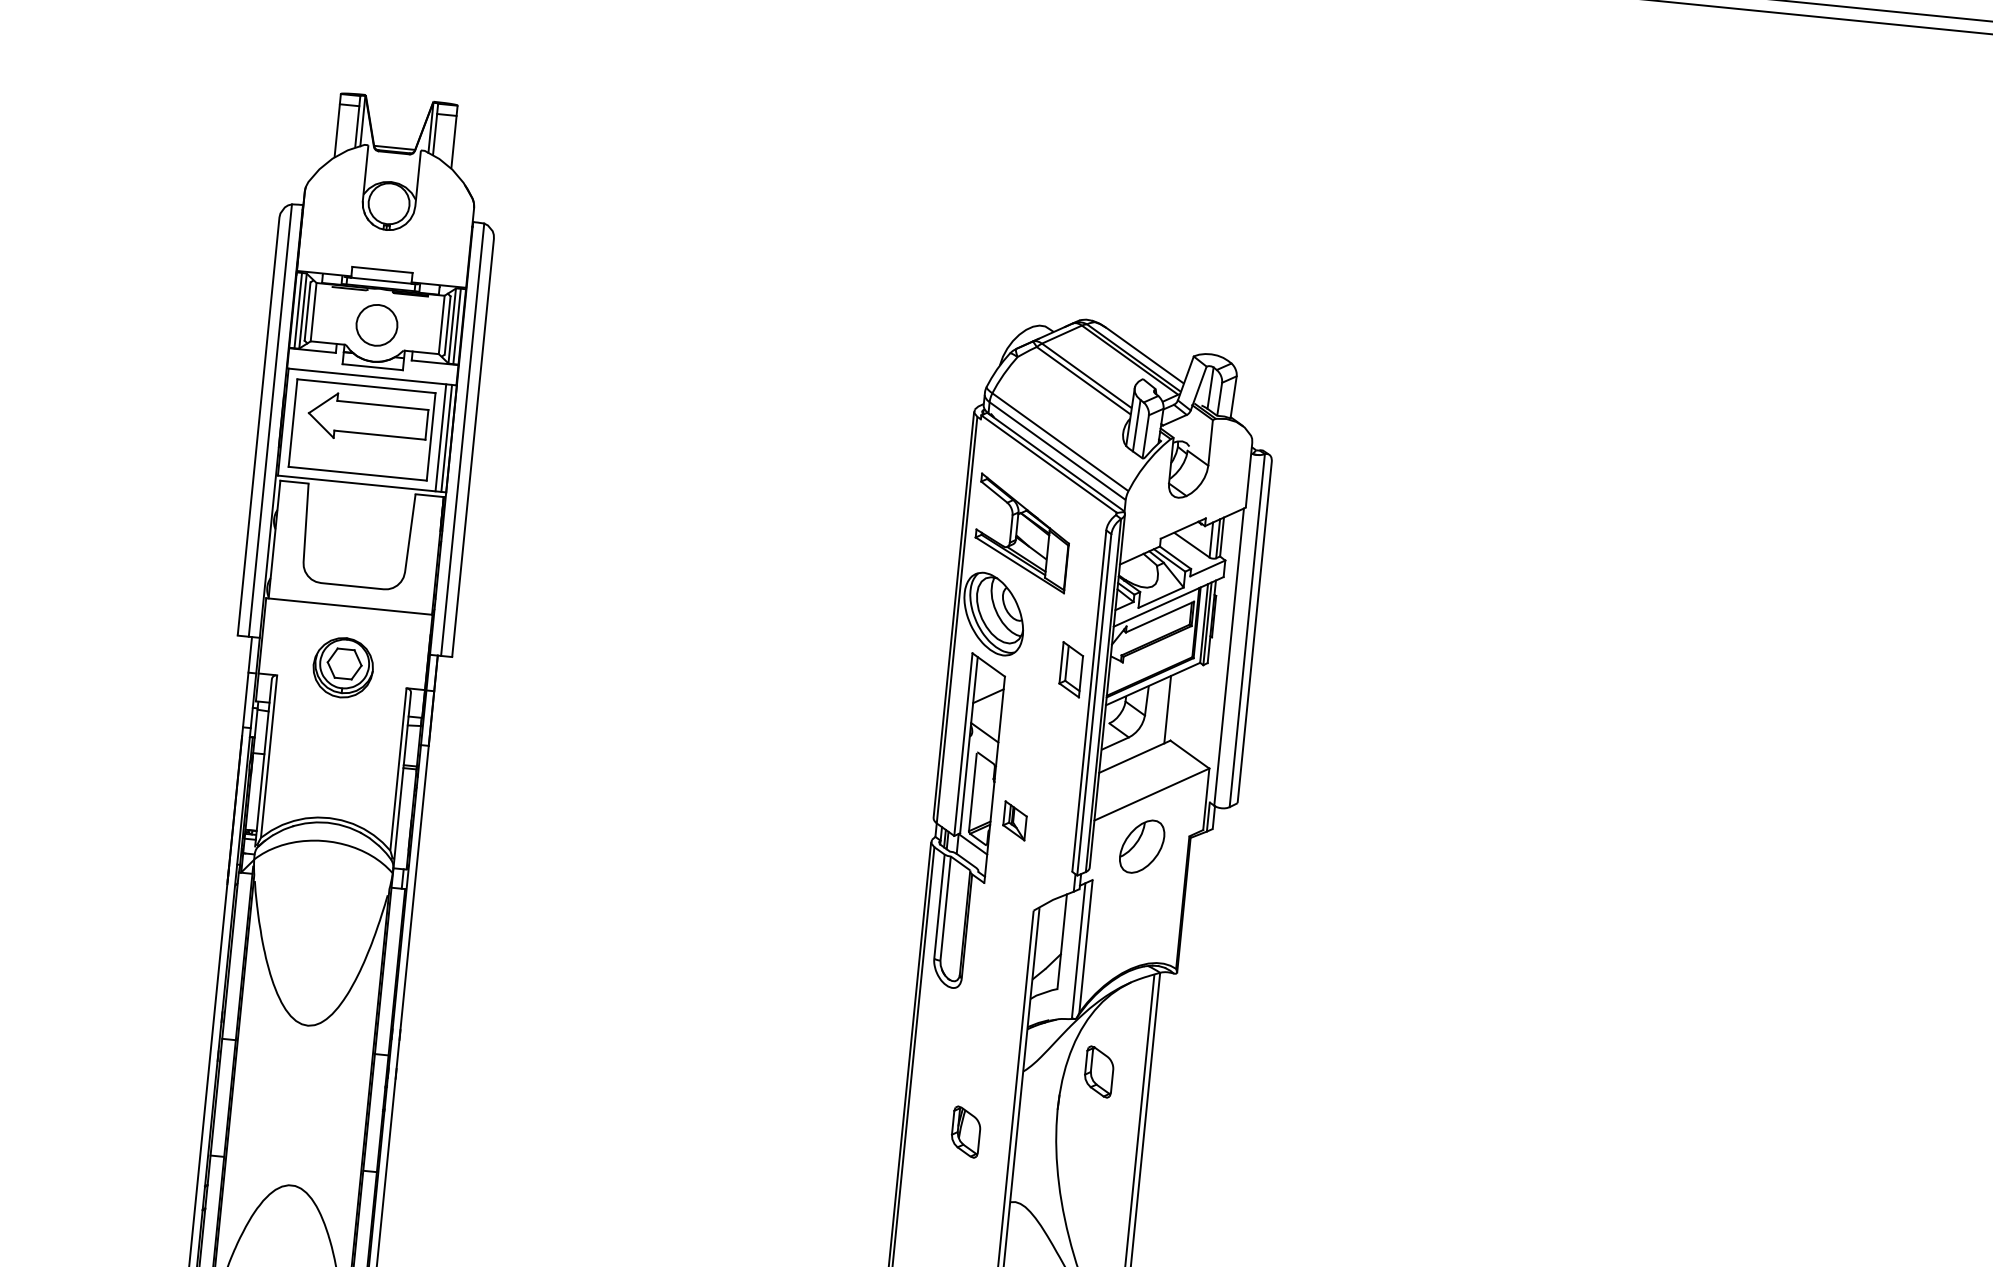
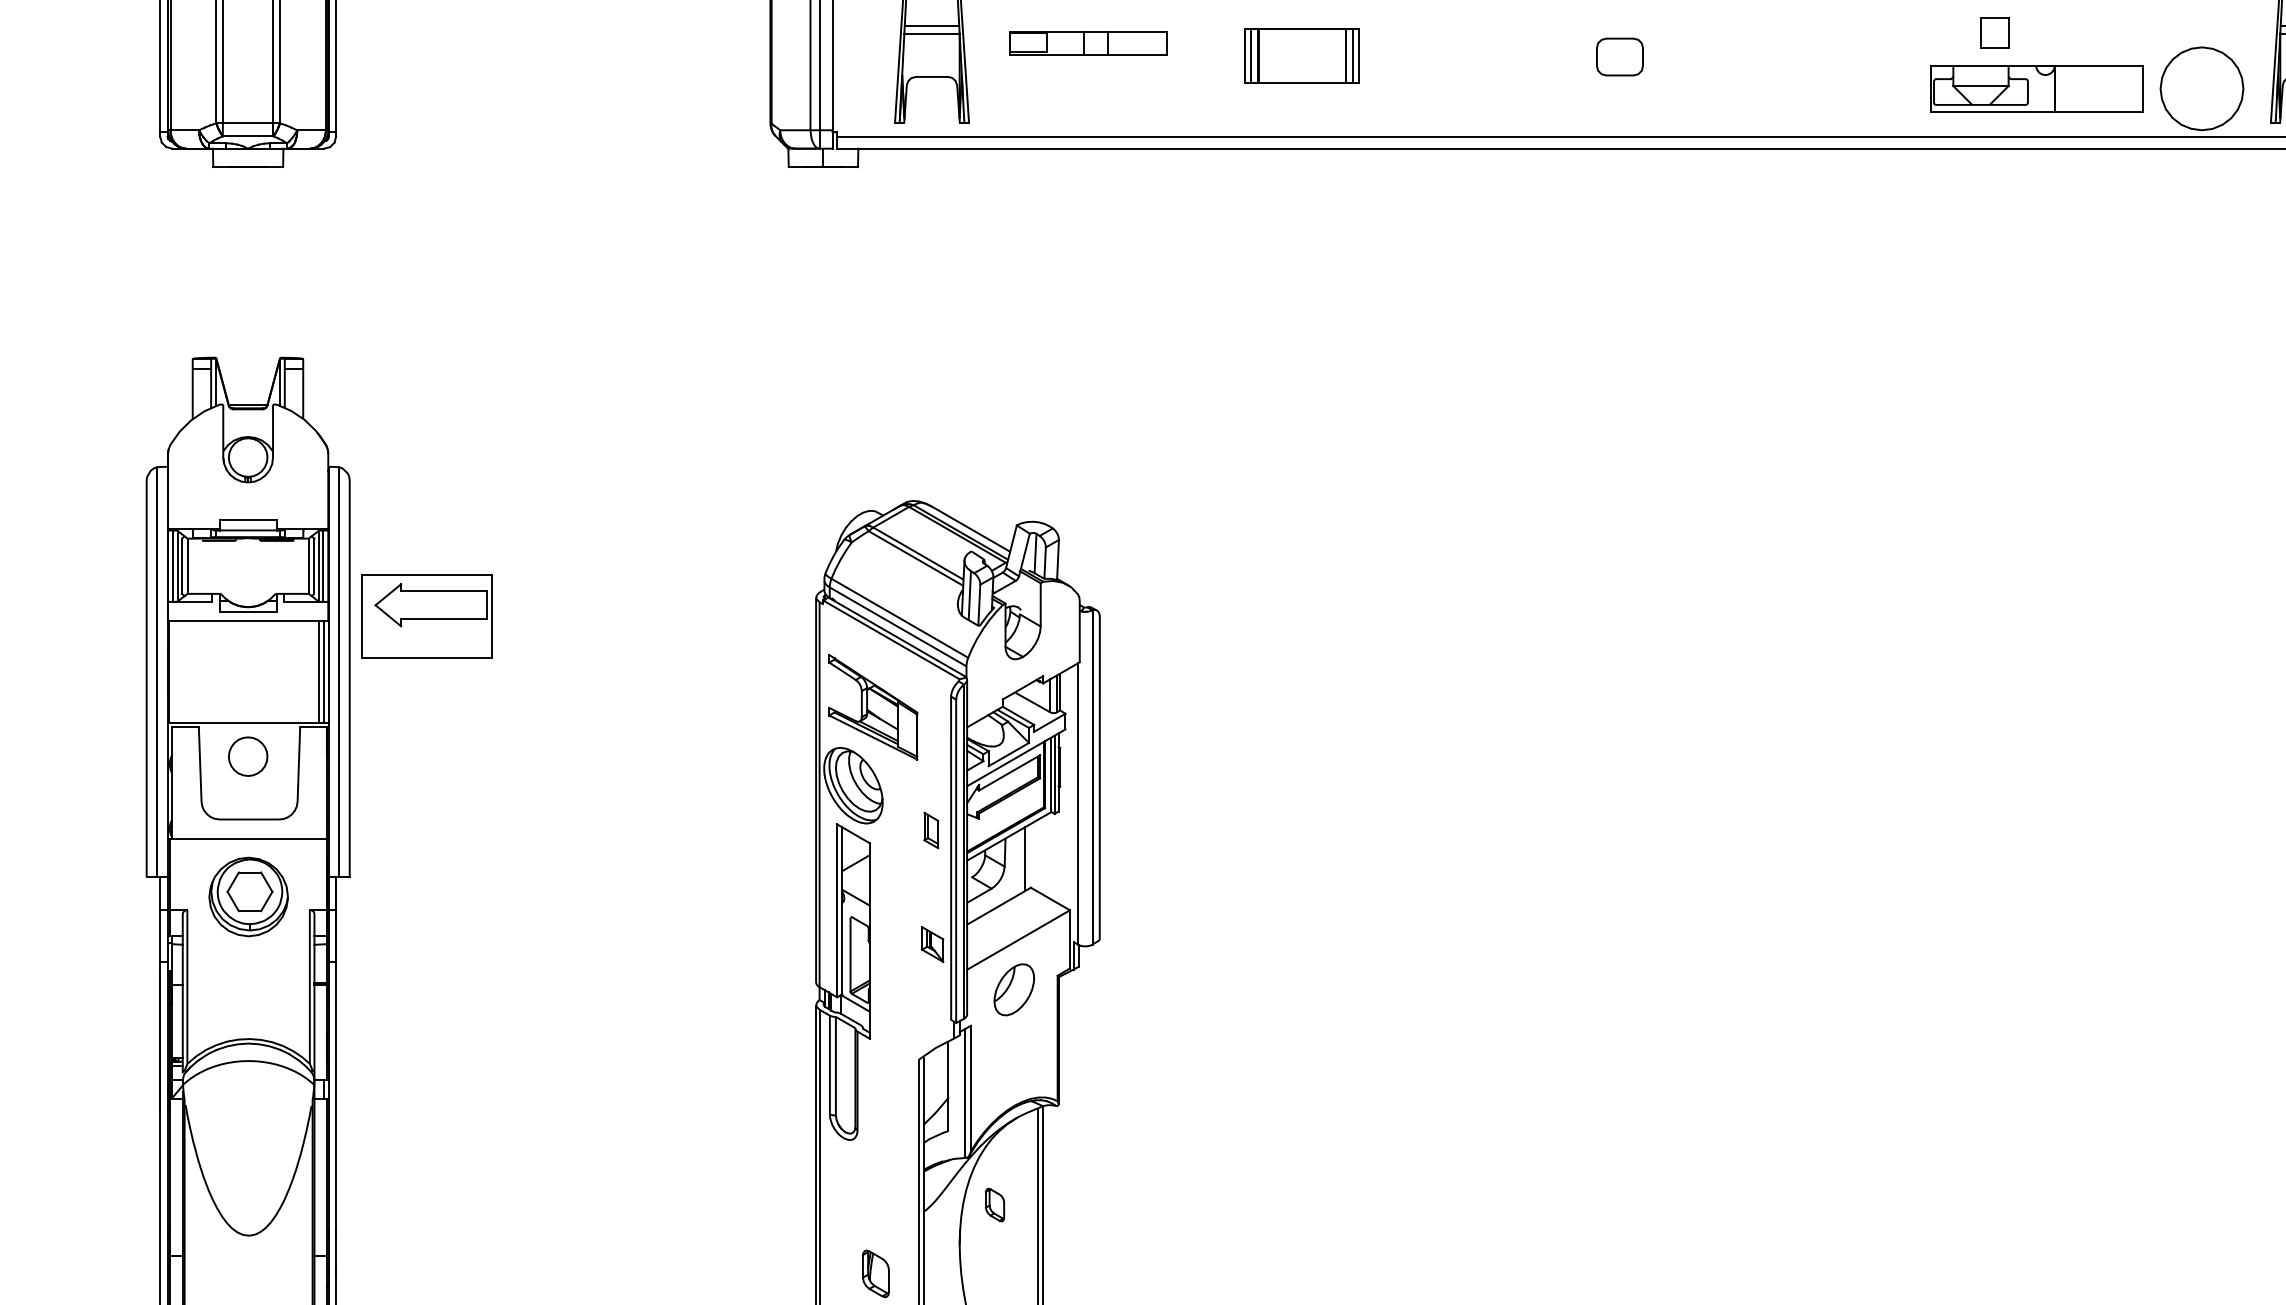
part: (377, 325) -> (248, 756), moved
part: (361, 430) -> (426, 616), moved
part: (343, 667) -> (248, 896), size x1.4
part: (1071, 669) -> (931, 830), size x0.7
part: (1014, 820) -> (932, 944), moved
part: (1098, 1071) -> (994, 1204), size x0.7

